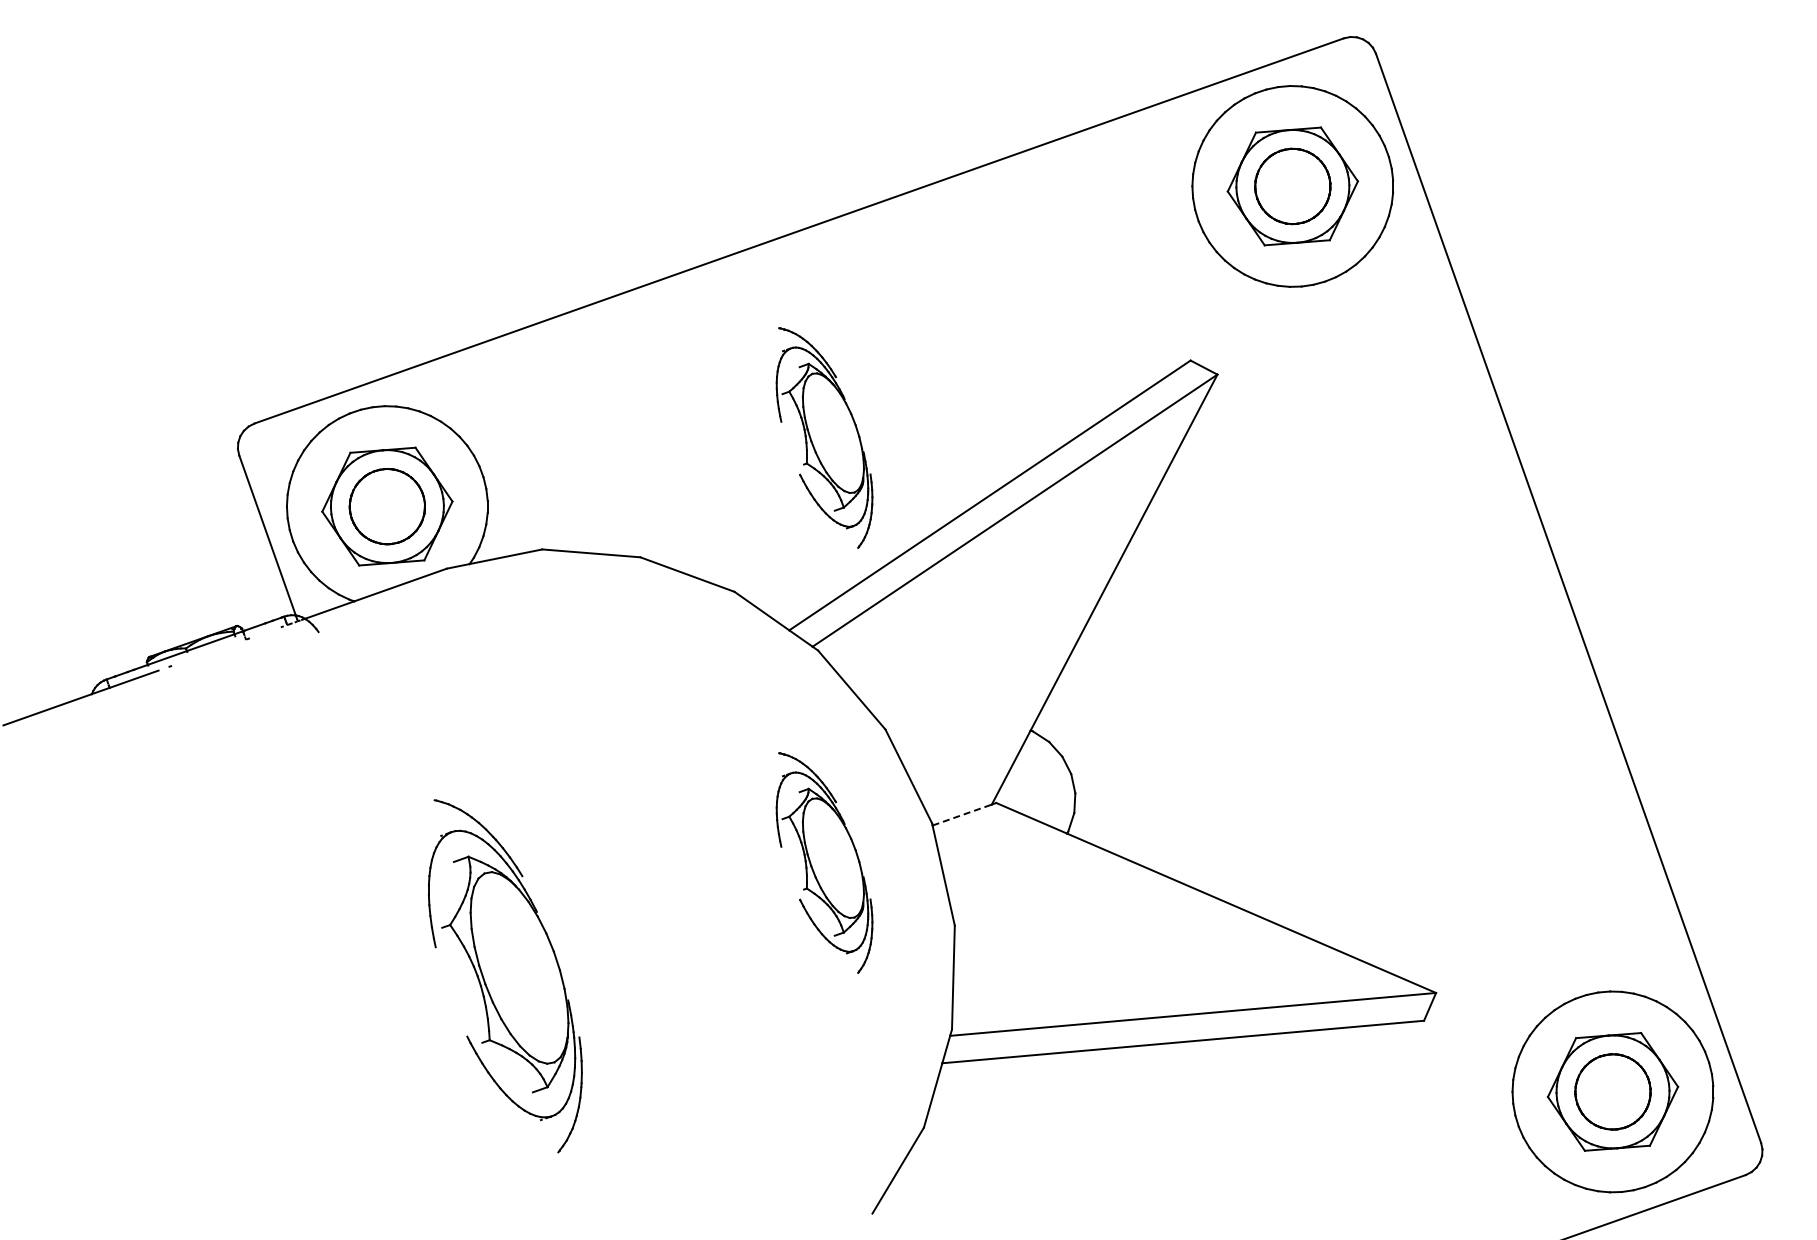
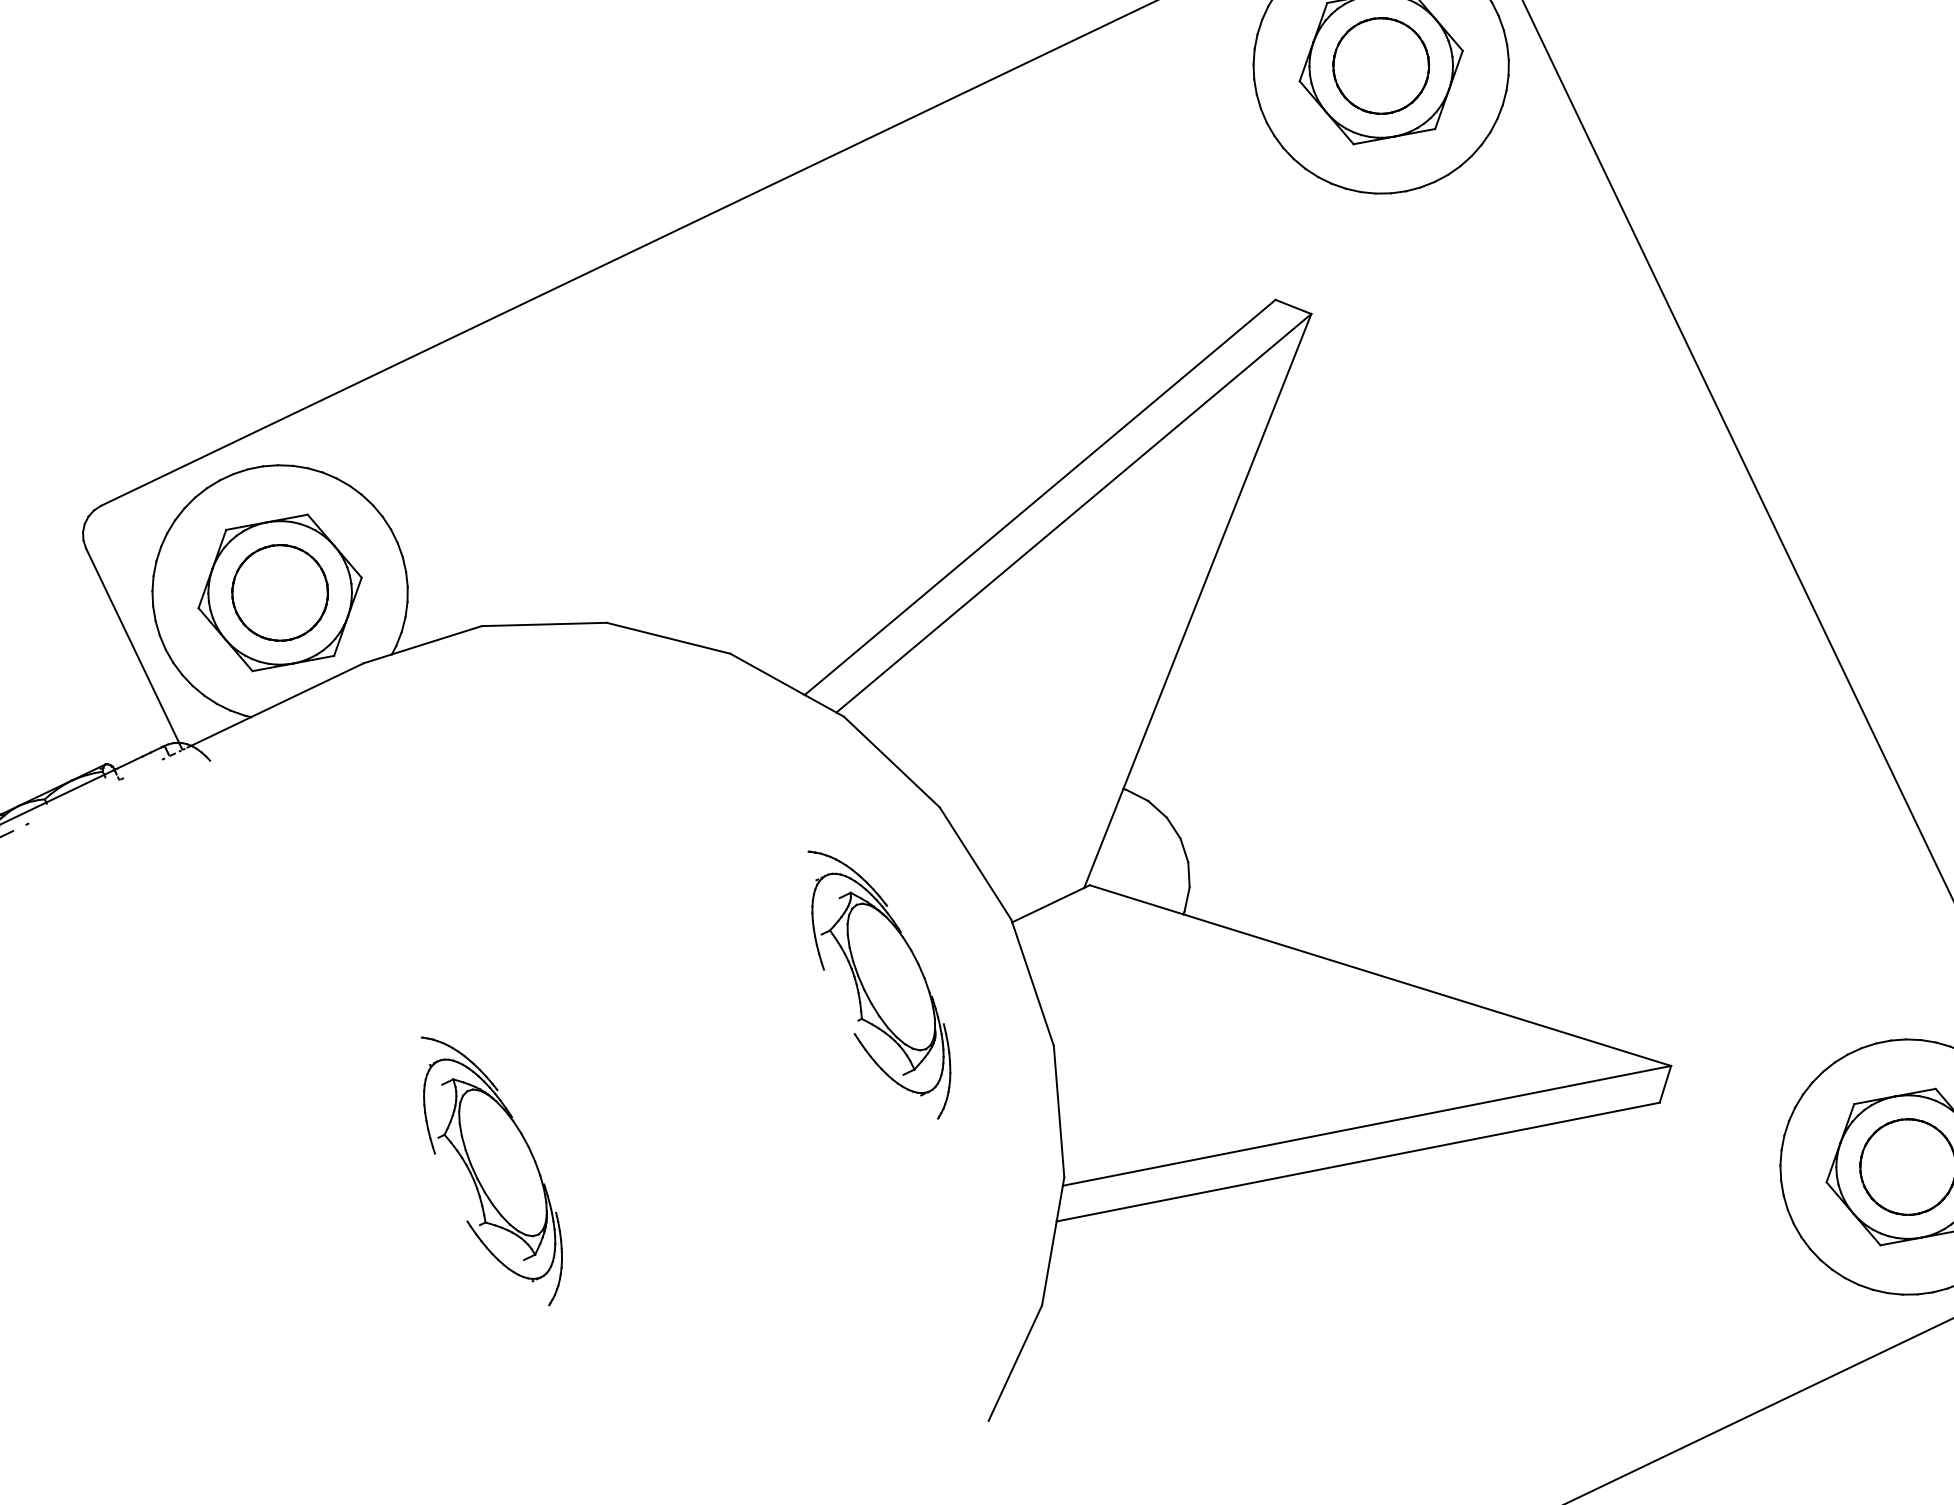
part: (824, 437) -> (823, 446), removed
line: (962, 814) -> (1048, 904), dashed -> solid
part: (504, 976) -> (491, 1170), size x0.62

